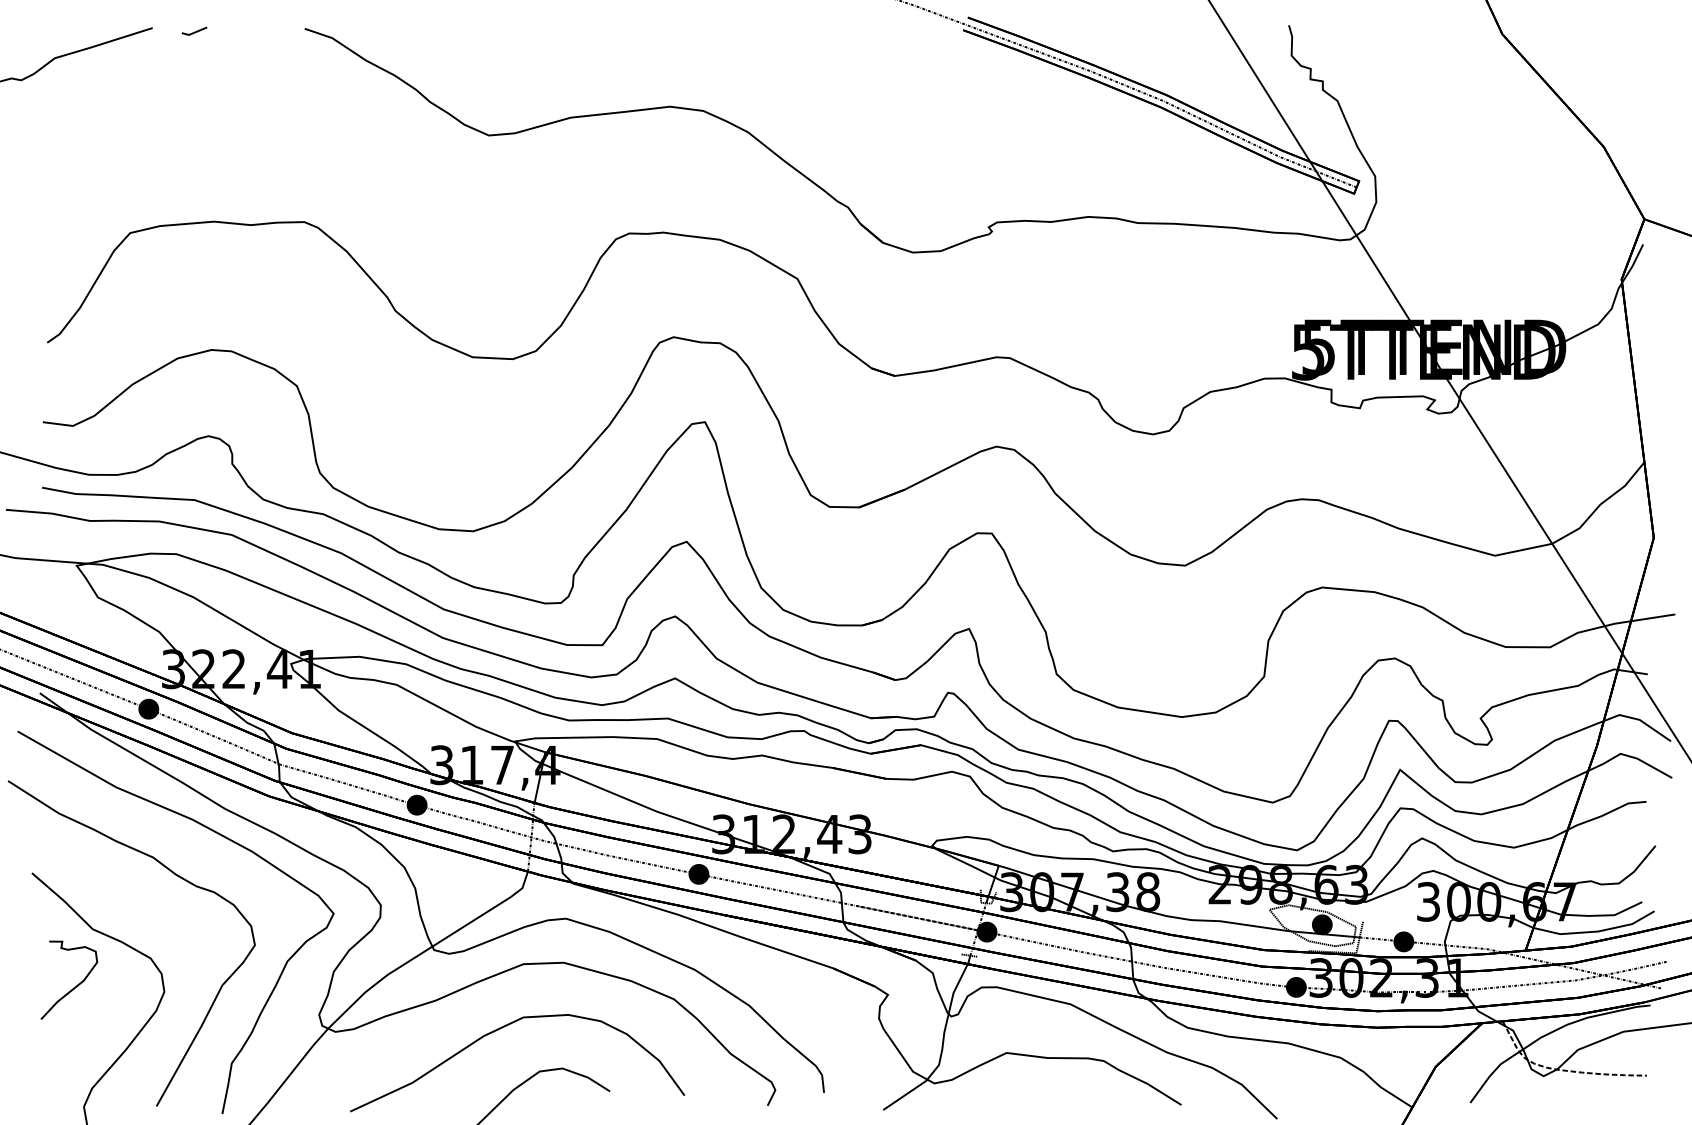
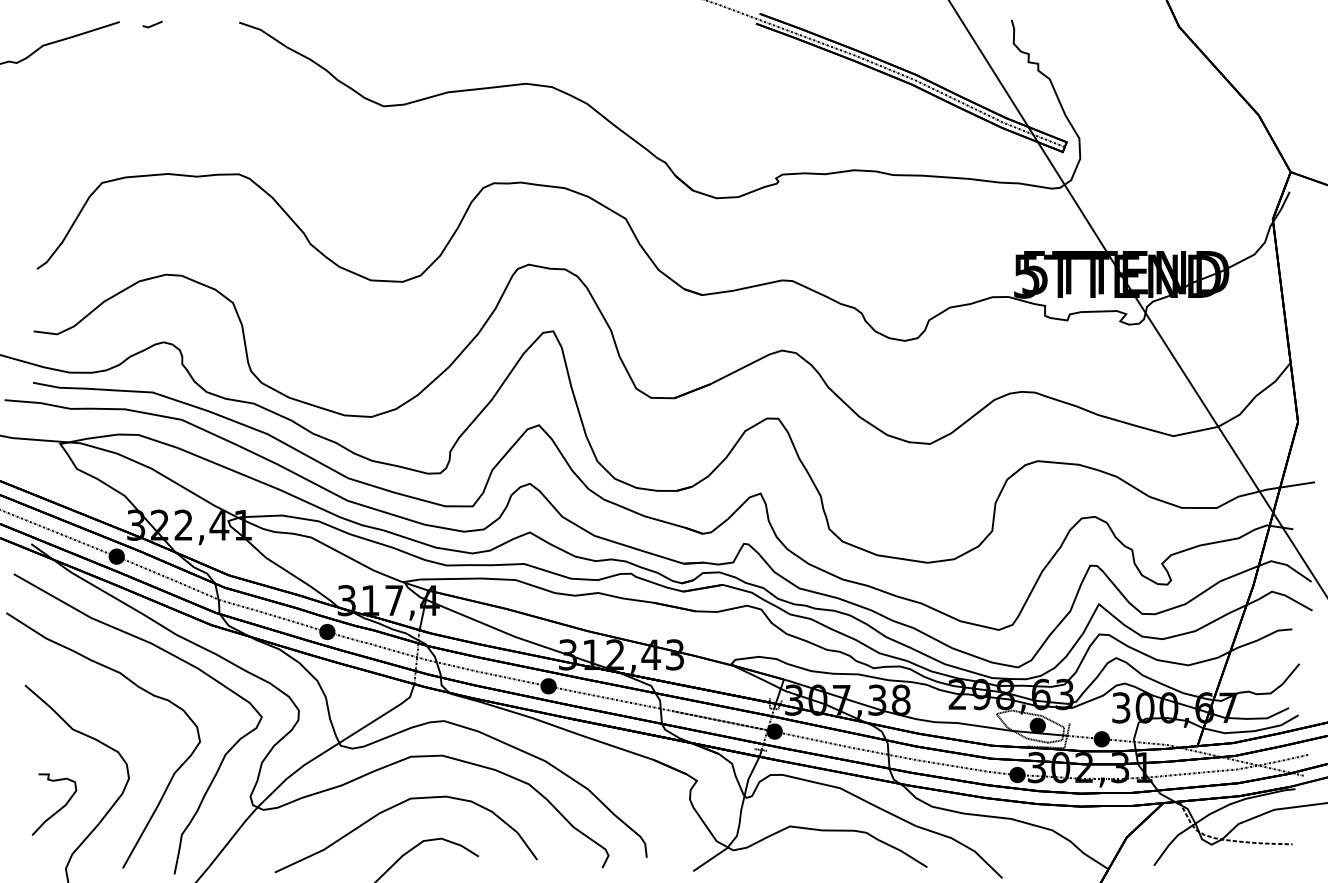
curve: (73, 987) -> (57, 810), moved

